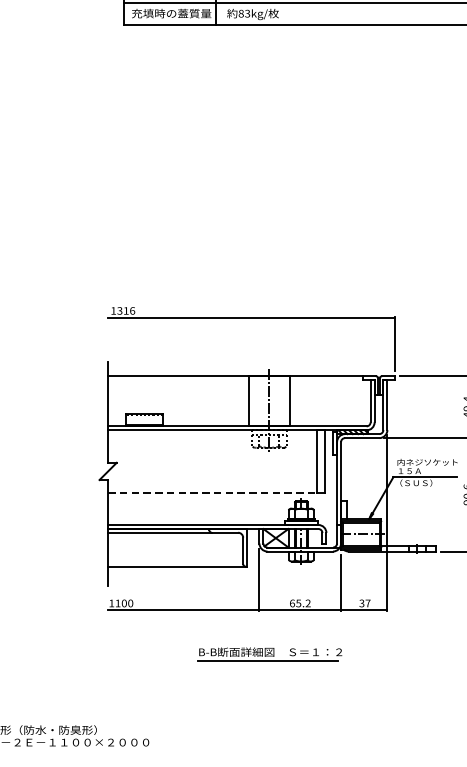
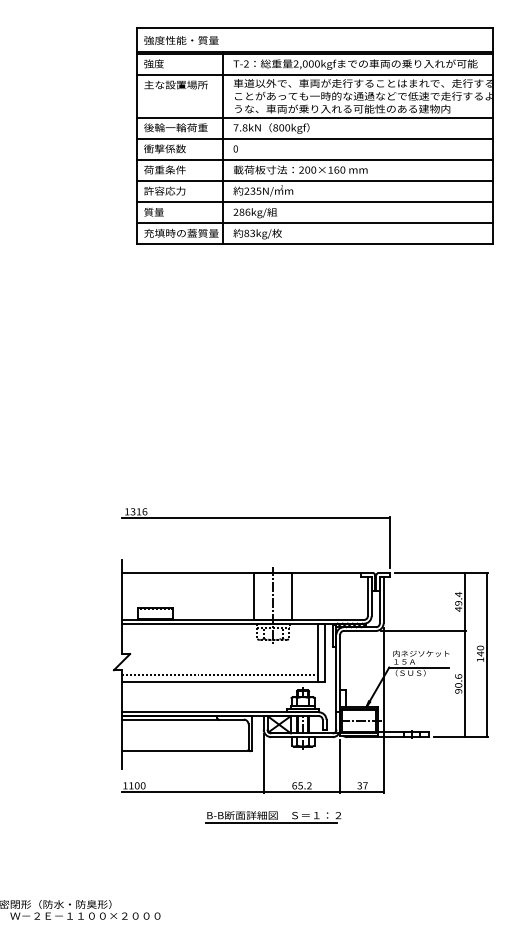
line: (212, 485) -> (219, 675), added
line: (212, 493) -> (219, 682), dashed -> solid
part: (269, 654) -> (273, 817), moved

